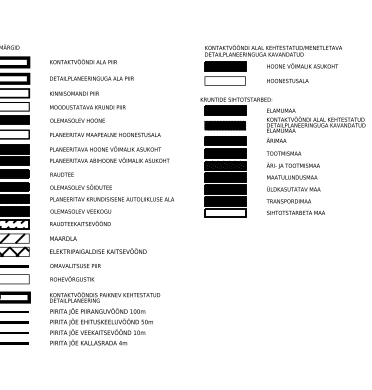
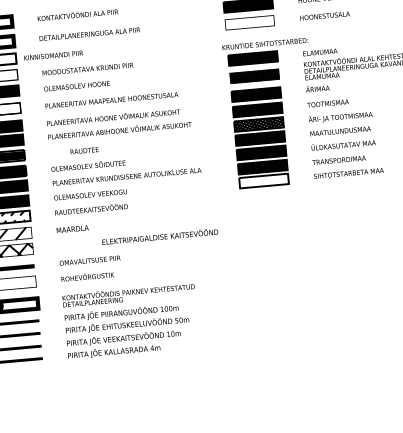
text: (74, 93) -> (53, 55), moved
text: (61, 174) -> (83, 150), moved
text: (98, 250) -> (160, 235), moved

